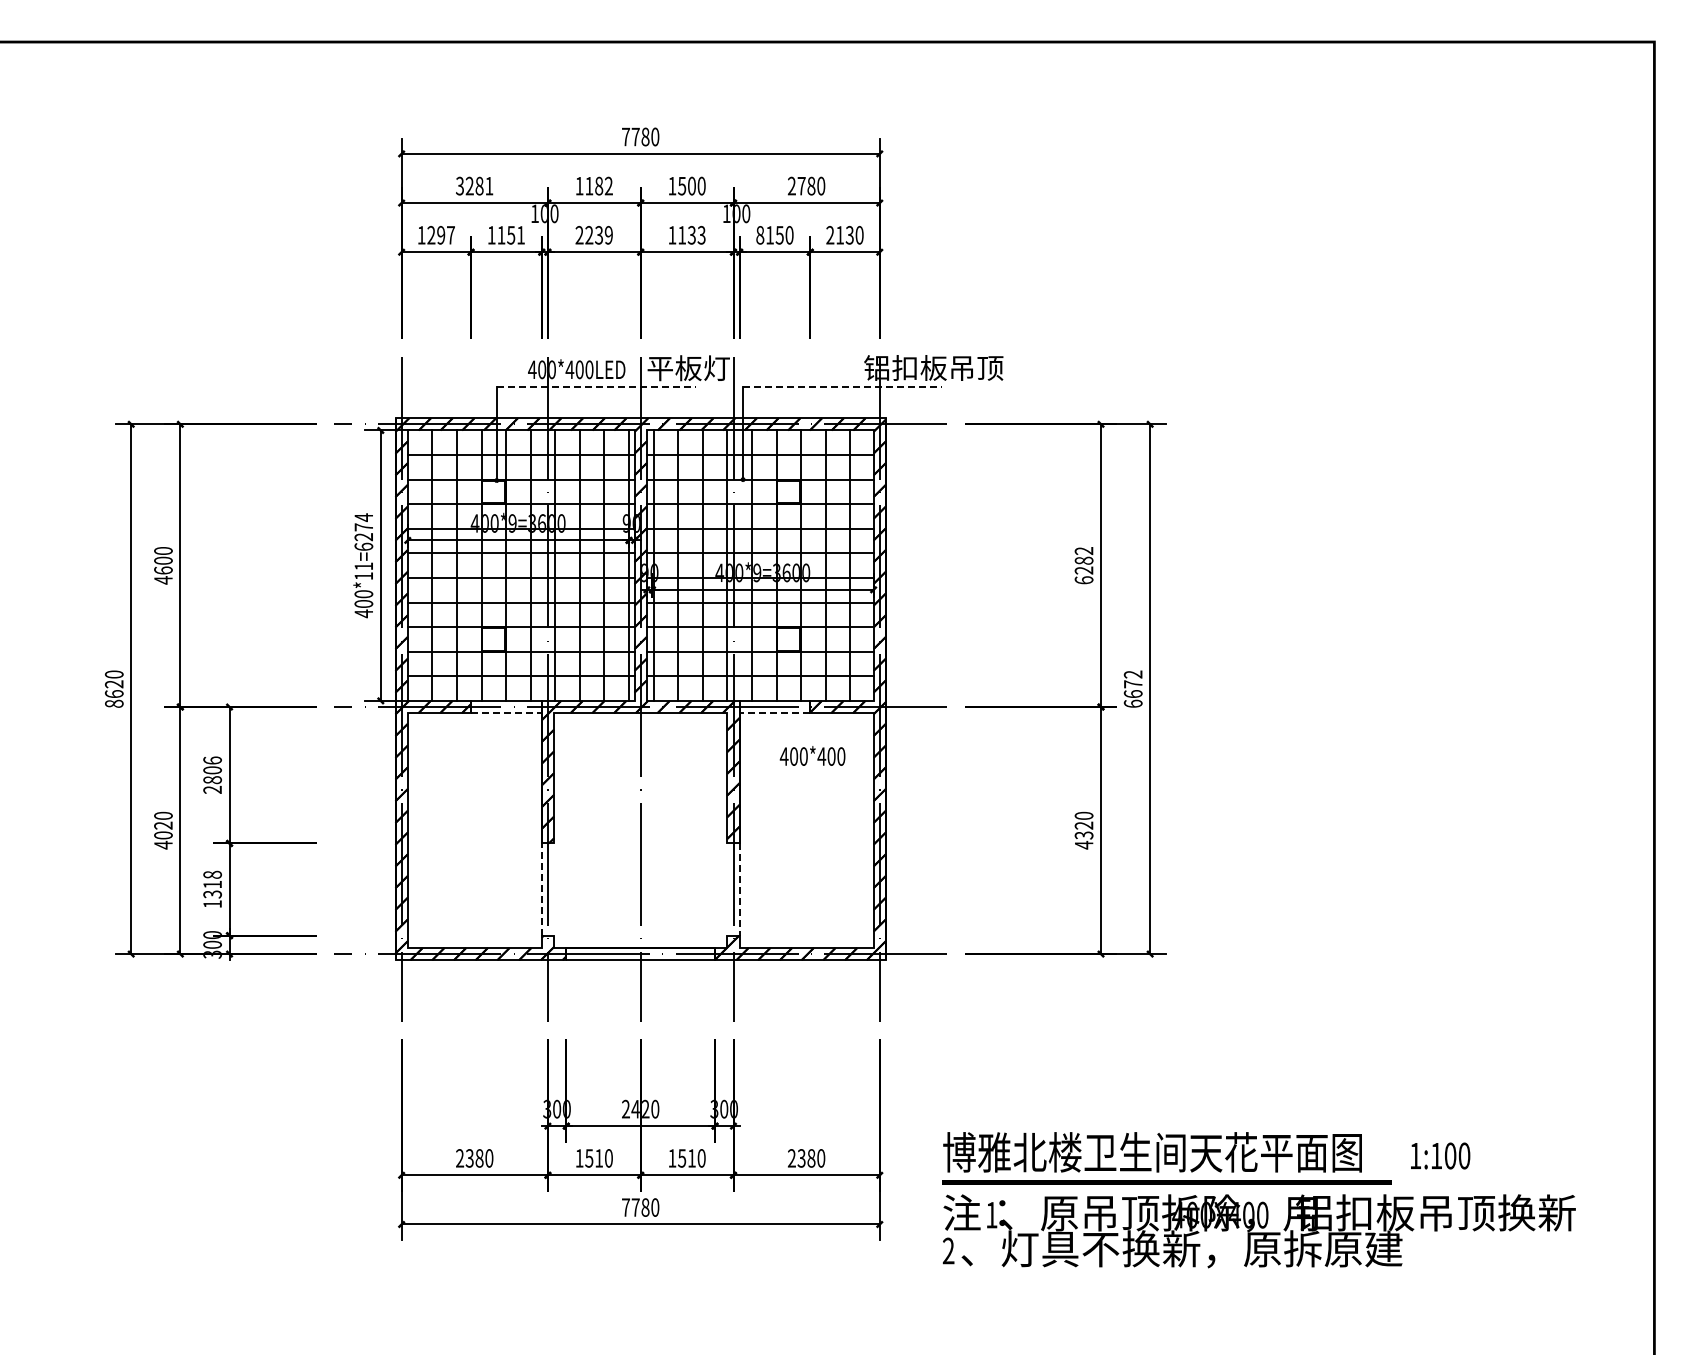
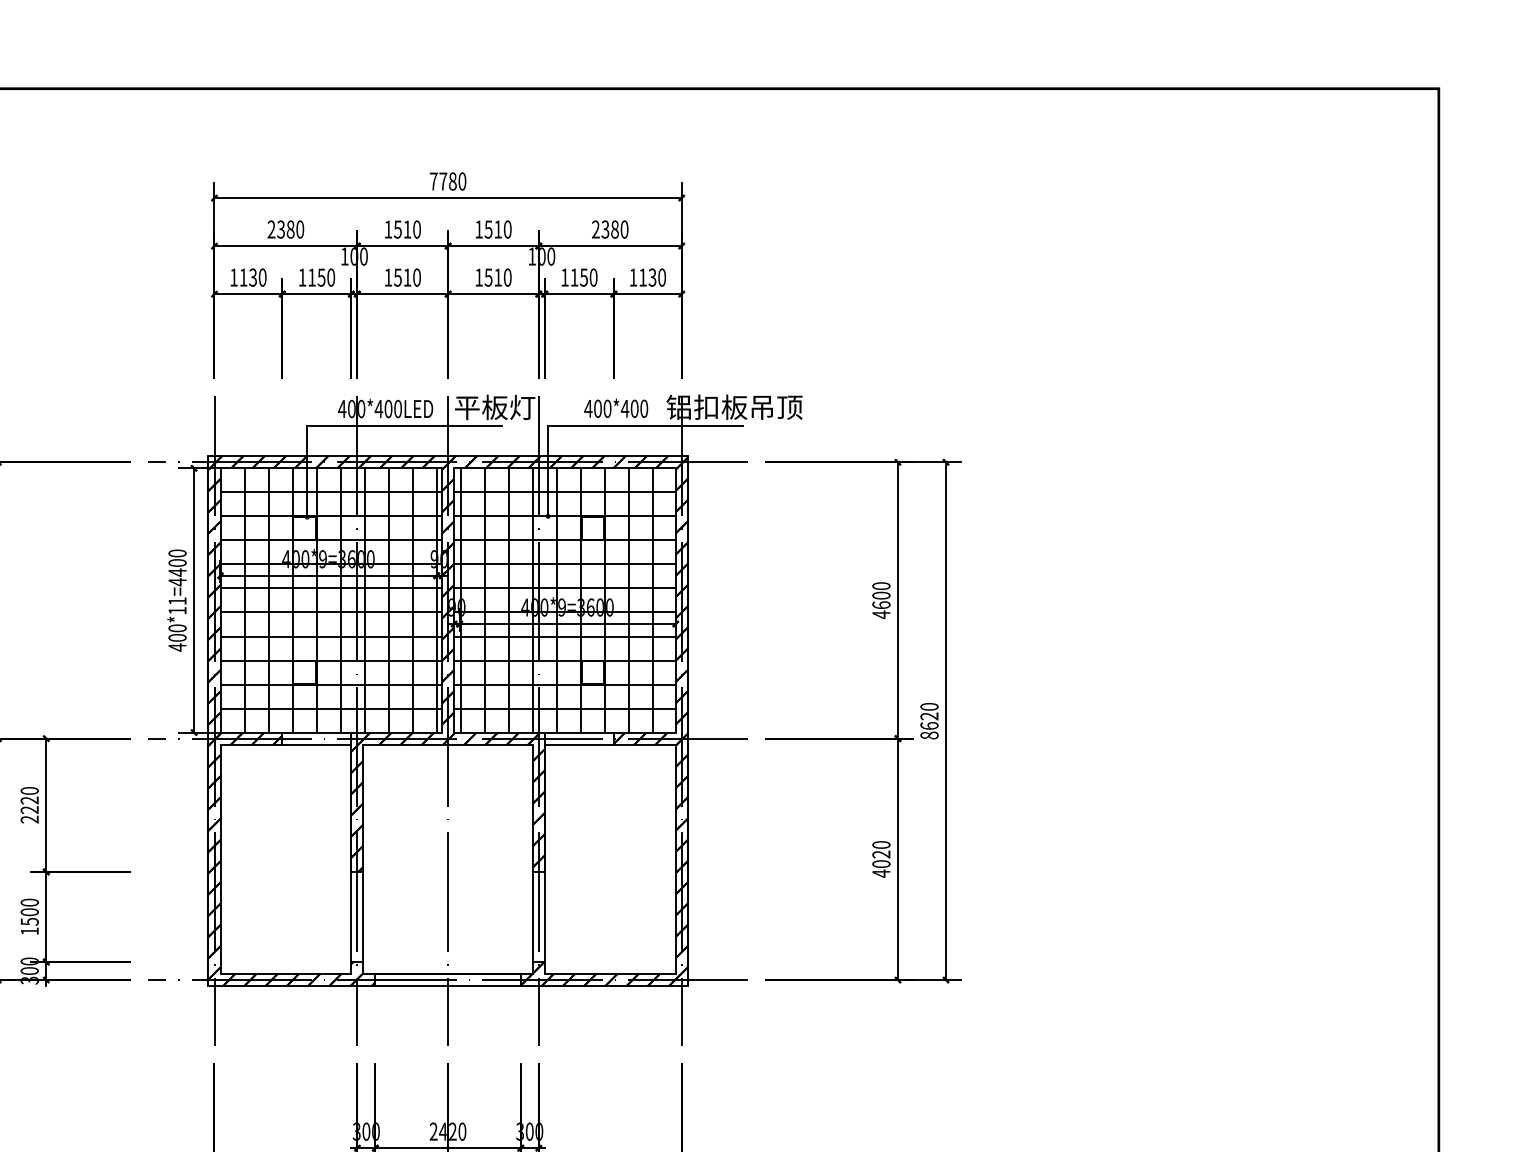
text: (474, 185) -> (285, 228), 3281 -> 2380
text: (598, 185) -> (406, 228), 1182 -> 1510
text: (691, 185) -> (497, 228), 1500 -> 1510
text: (801, 185) -> (605, 228), 2780 -> 2380
text: (593, 234) -> (401, 276), 2239 -> 1510
text: (691, 234) -> (497, 276), 1133 -> 1510
text: (440, 235) -> (252, 277), 1297 -> 1130
text: (520, 235) -> (330, 277), 1151 -> 1150
text: (760, 235) -> (565, 277), 8150 -> 1150
text: (830, 235) -> (633, 277), 2130 -> 1130
line: (596, 386) -> (404, 425), dashed -> solid
line: (843, 386) -> (646, 425), dashed -> solid
text: (363, 532) -> (177, 568), 400*11=6274 -> 400*11=4400
text: (1083, 565) -> (880, 600), 6282 -> 4600
text: (1132, 688) -> (928, 720), 6672 -> 8620
line: (506, 713) -> (316, 744), dashed -> solid
line: (774, 713) -> (578, 744), dashed -> solid
text: (812, 755) -> (616, 407), moved
text: (212, 770) -> (29, 800), 2806 -> 2220
text: (1083, 835) -> (880, 864), 4320 -> 4020
text: (212, 884) -> (29, 912), 1318 -> 1500
line: (541, 889) -> (351, 916), dashed -> solid
line: (554, 889) -> (363, 916), added
line: (727, 889) -> (532, 916), added
line: (739, 890) -> (544, 917), dashed -> solid

